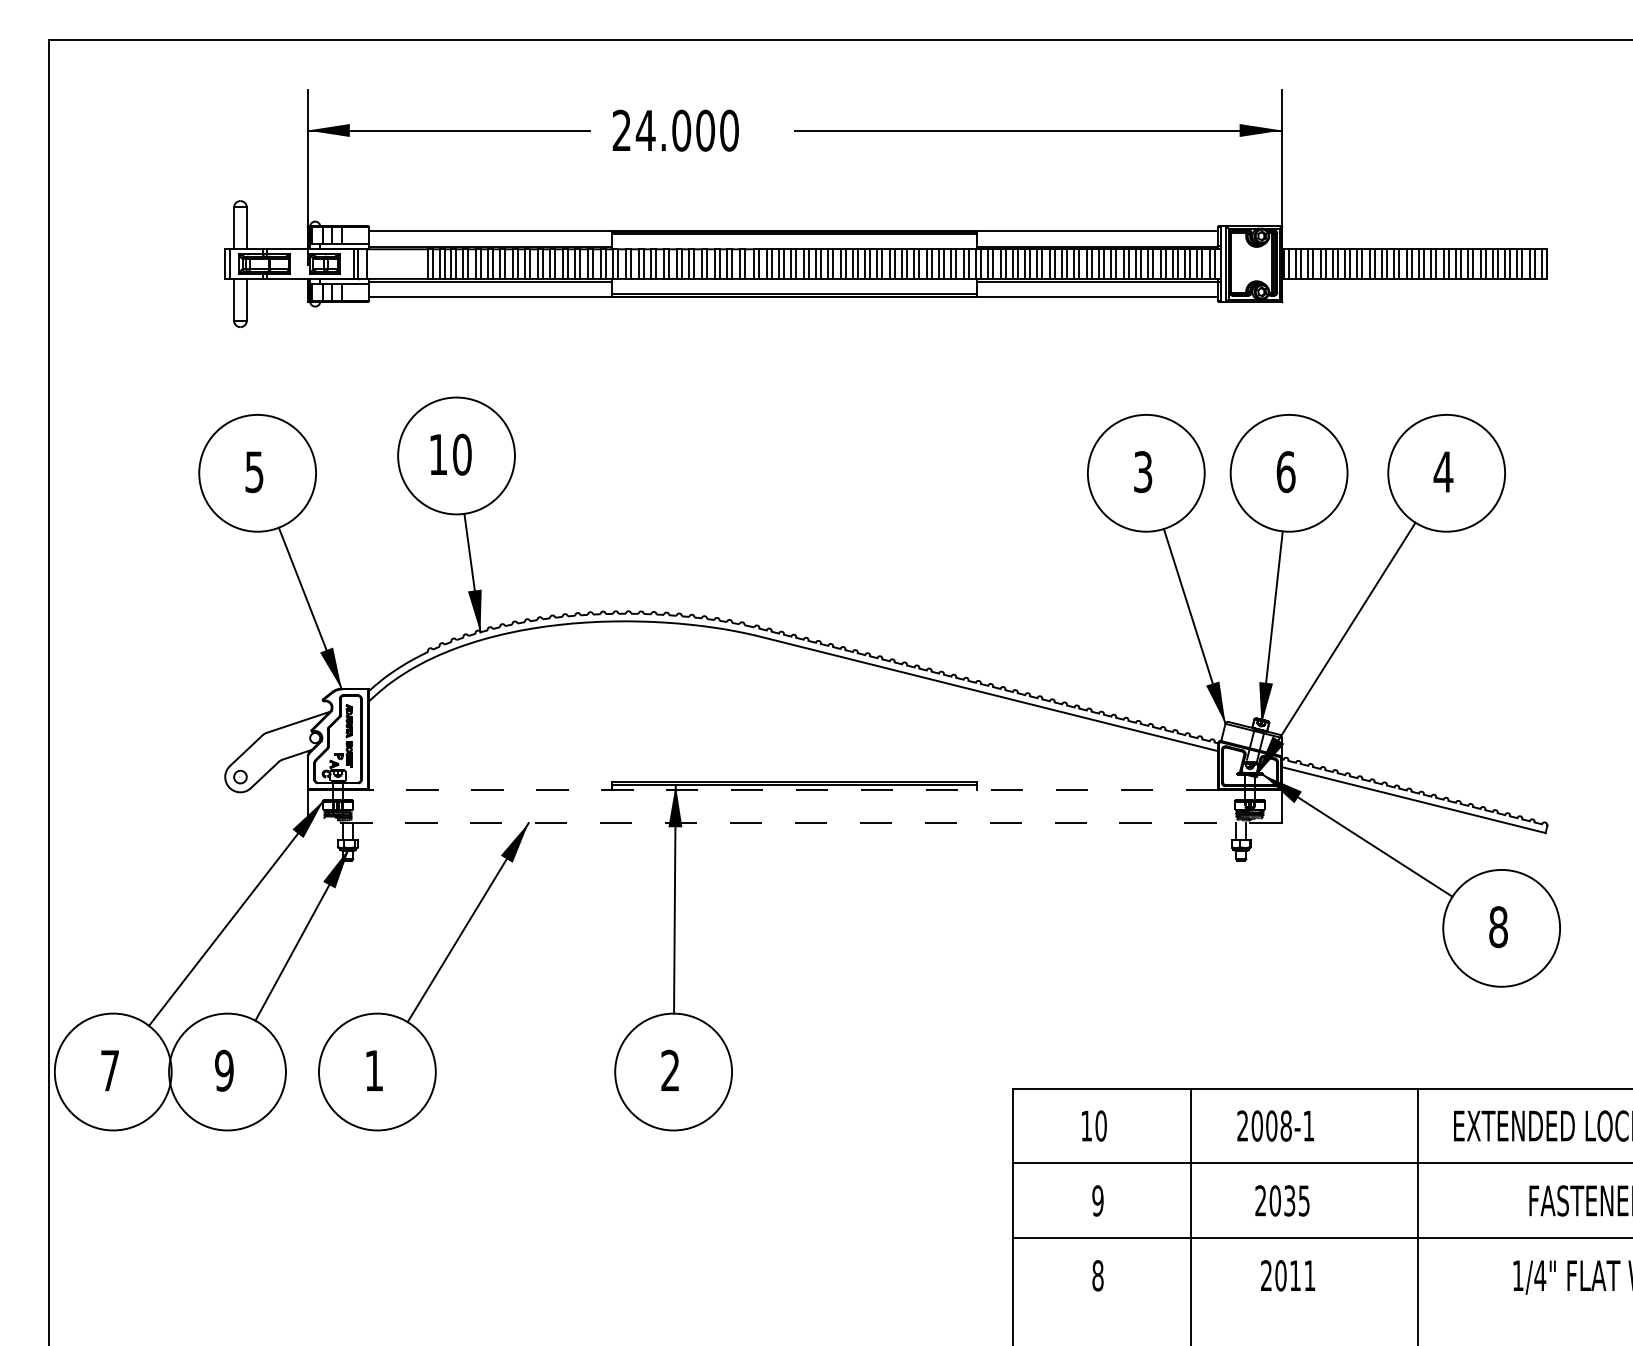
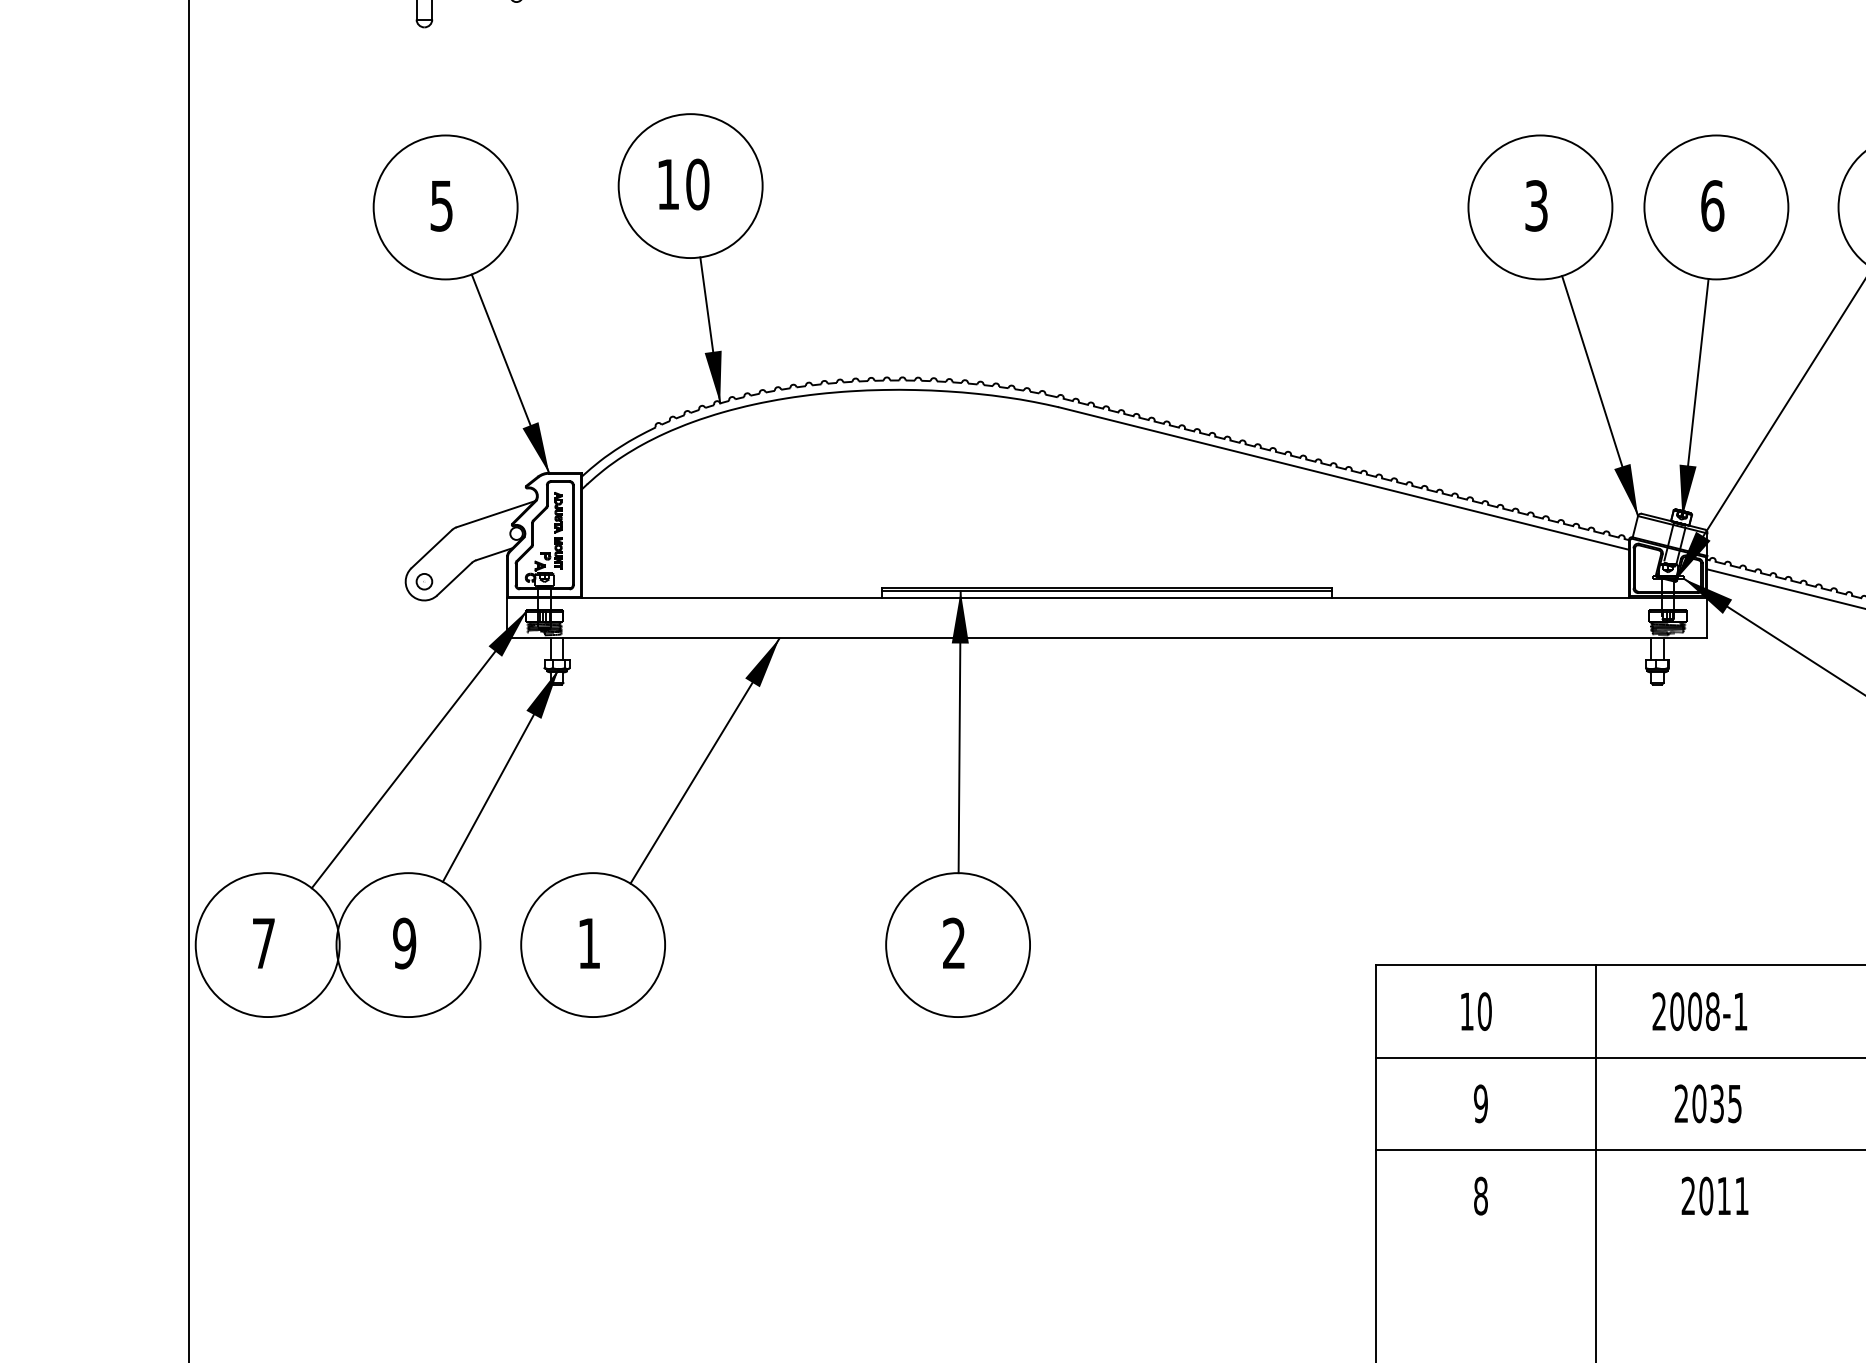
line: (793, 790) -> (1105, 598), dashed -> solid
line: (794, 823) -> (1107, 638), dashed -> solid

